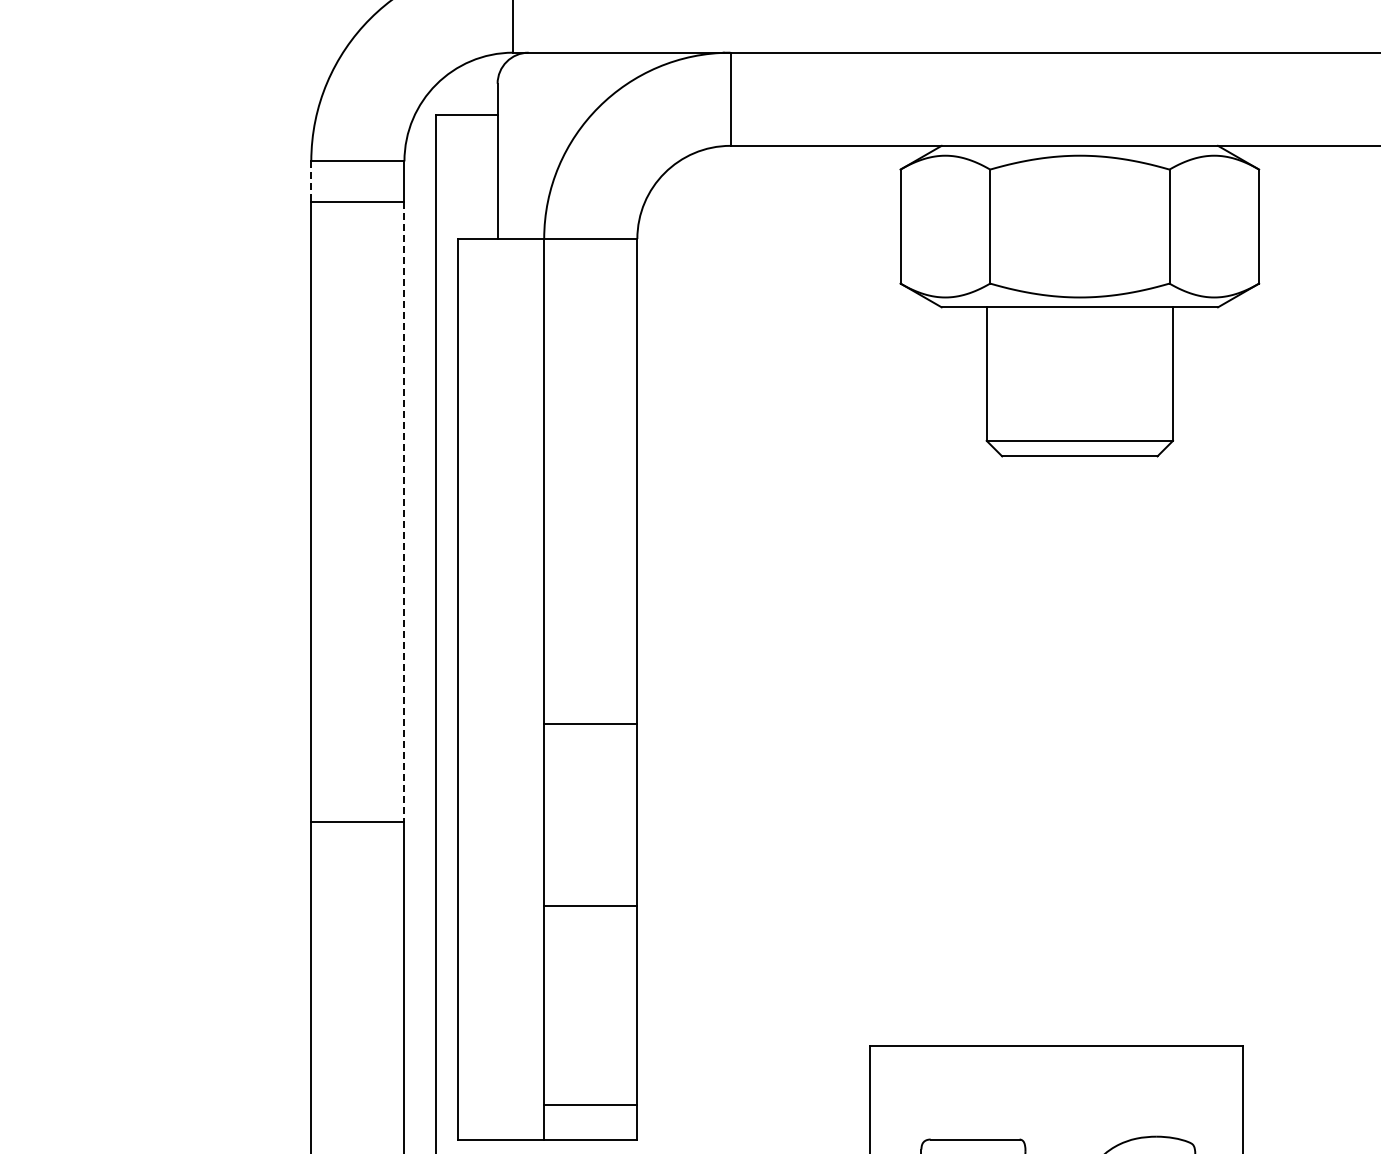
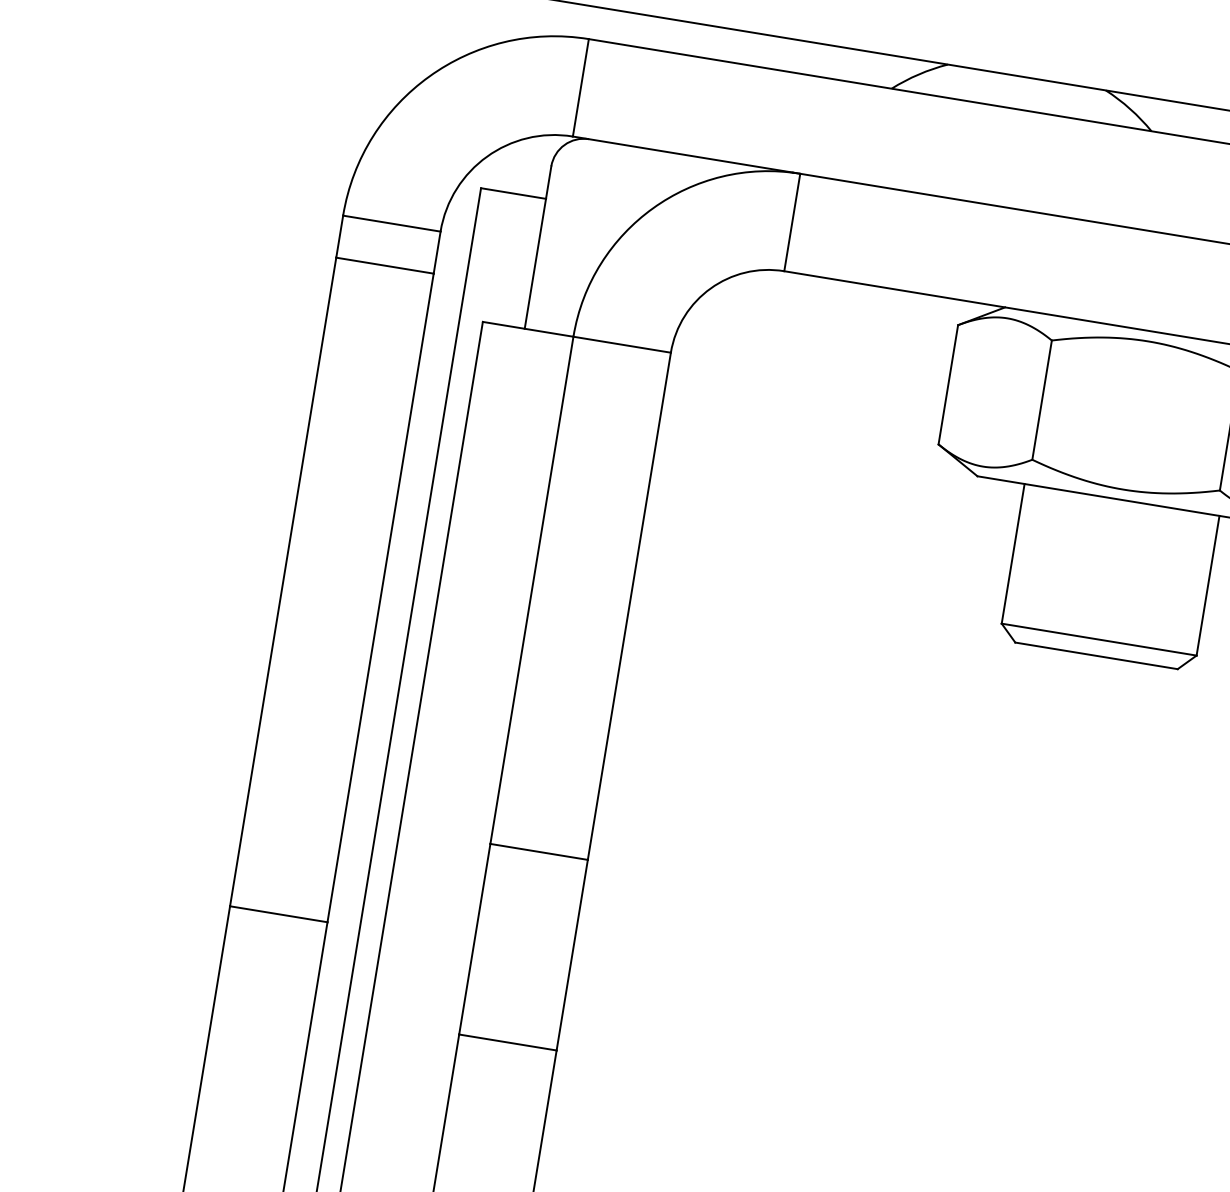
line: (311, 181) -> (339, 236), dashed -> solid
line: (404, 512) -> (380, 598), dashed -> solid

